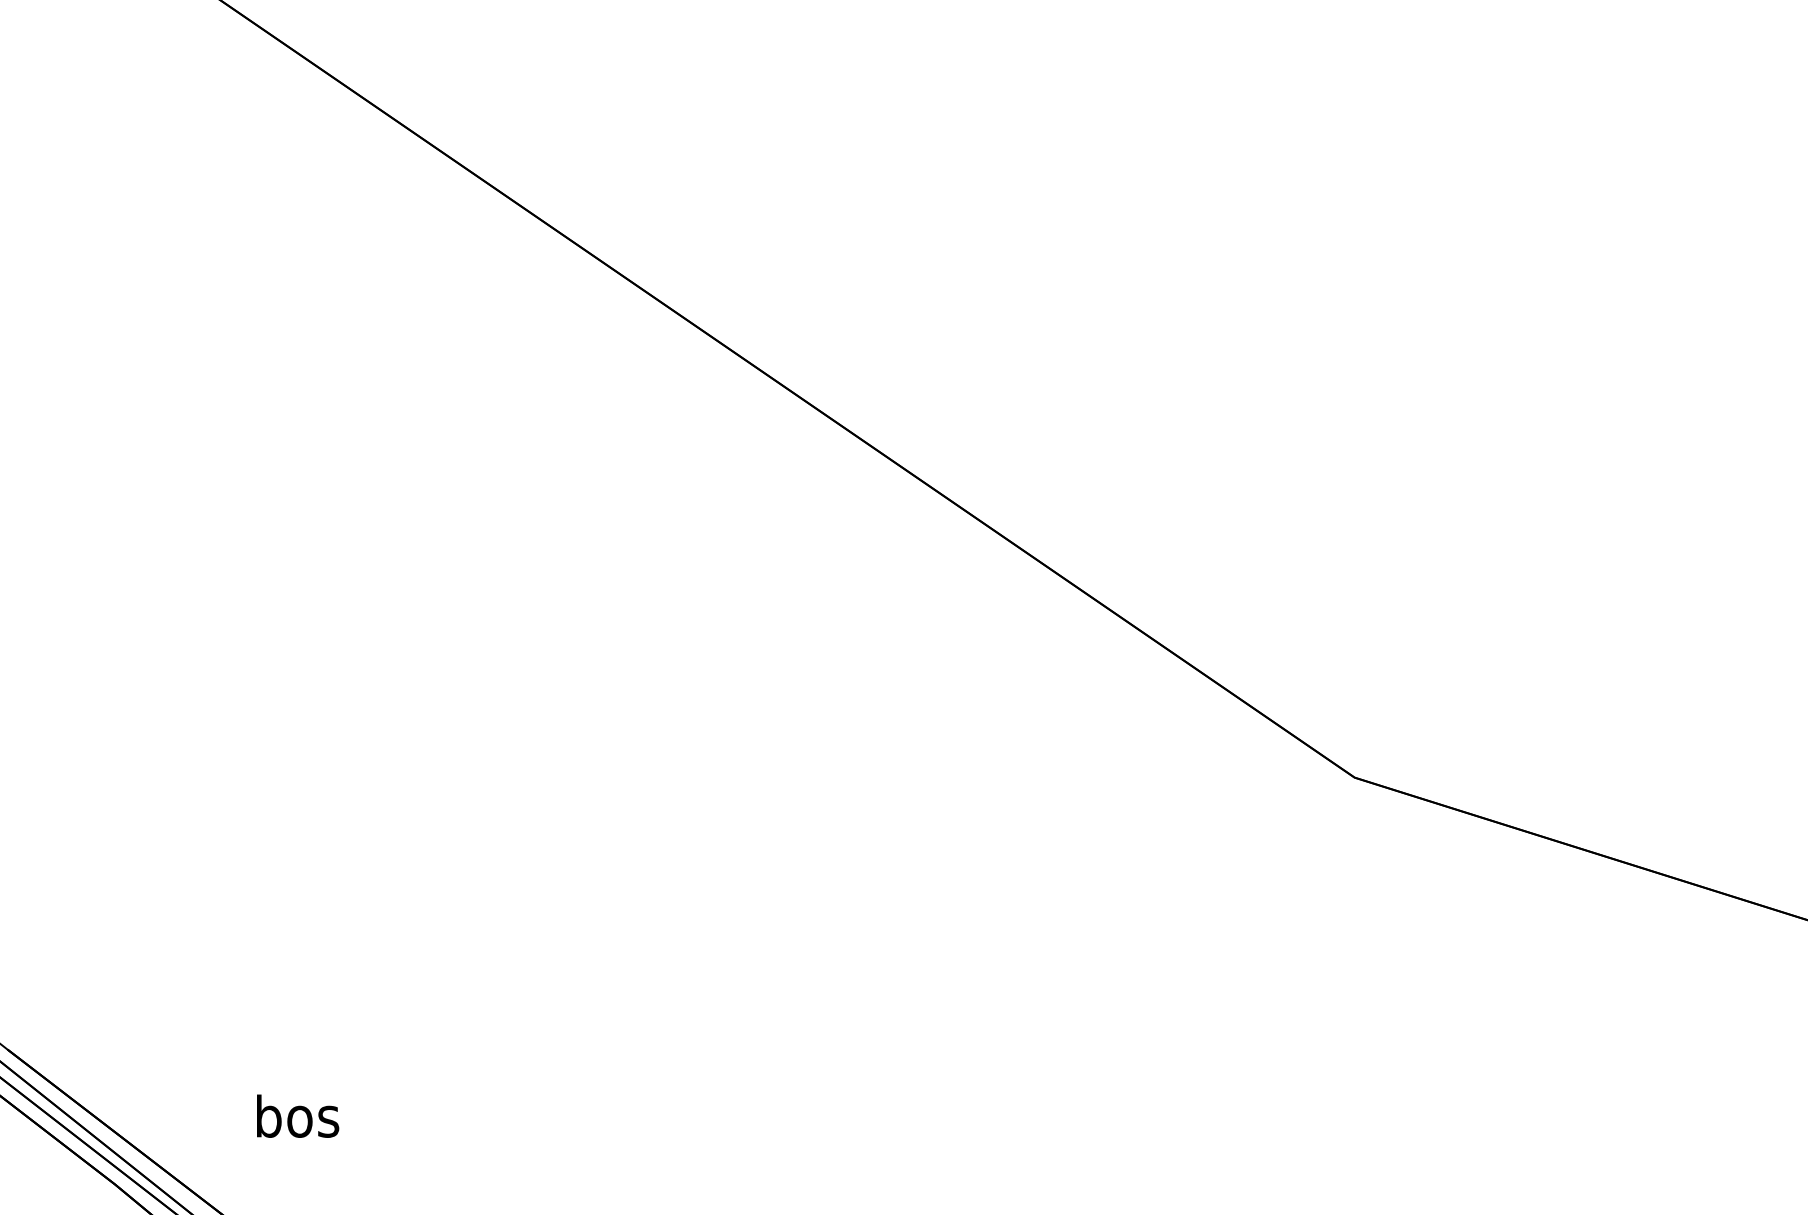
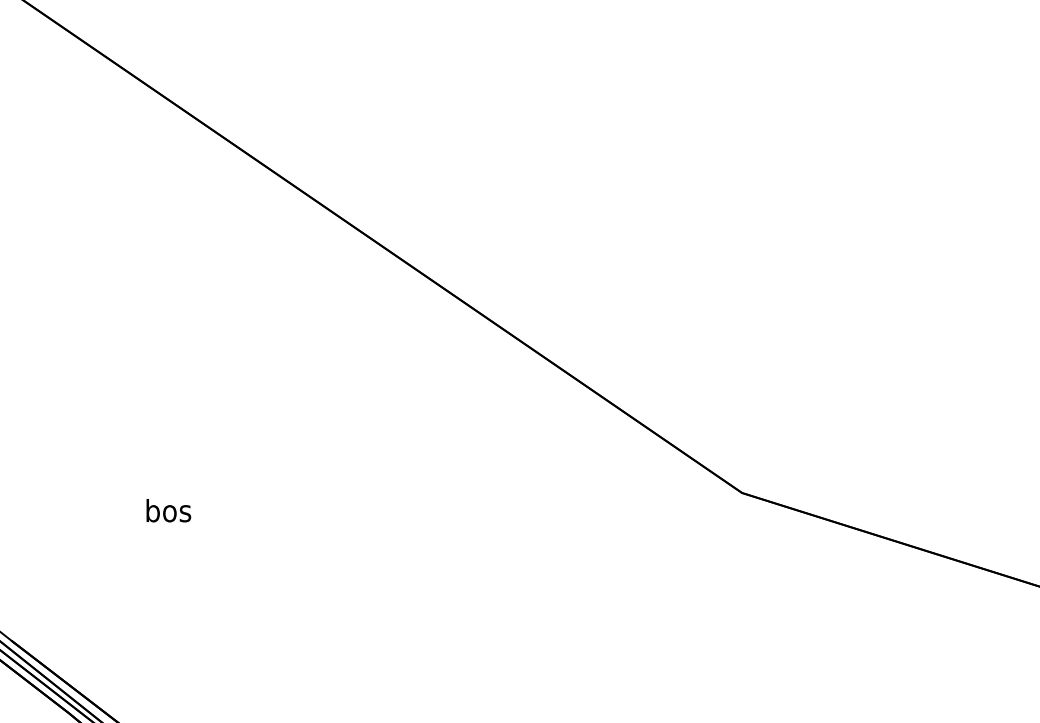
text: (297, 1115) -> (168, 510), moved

